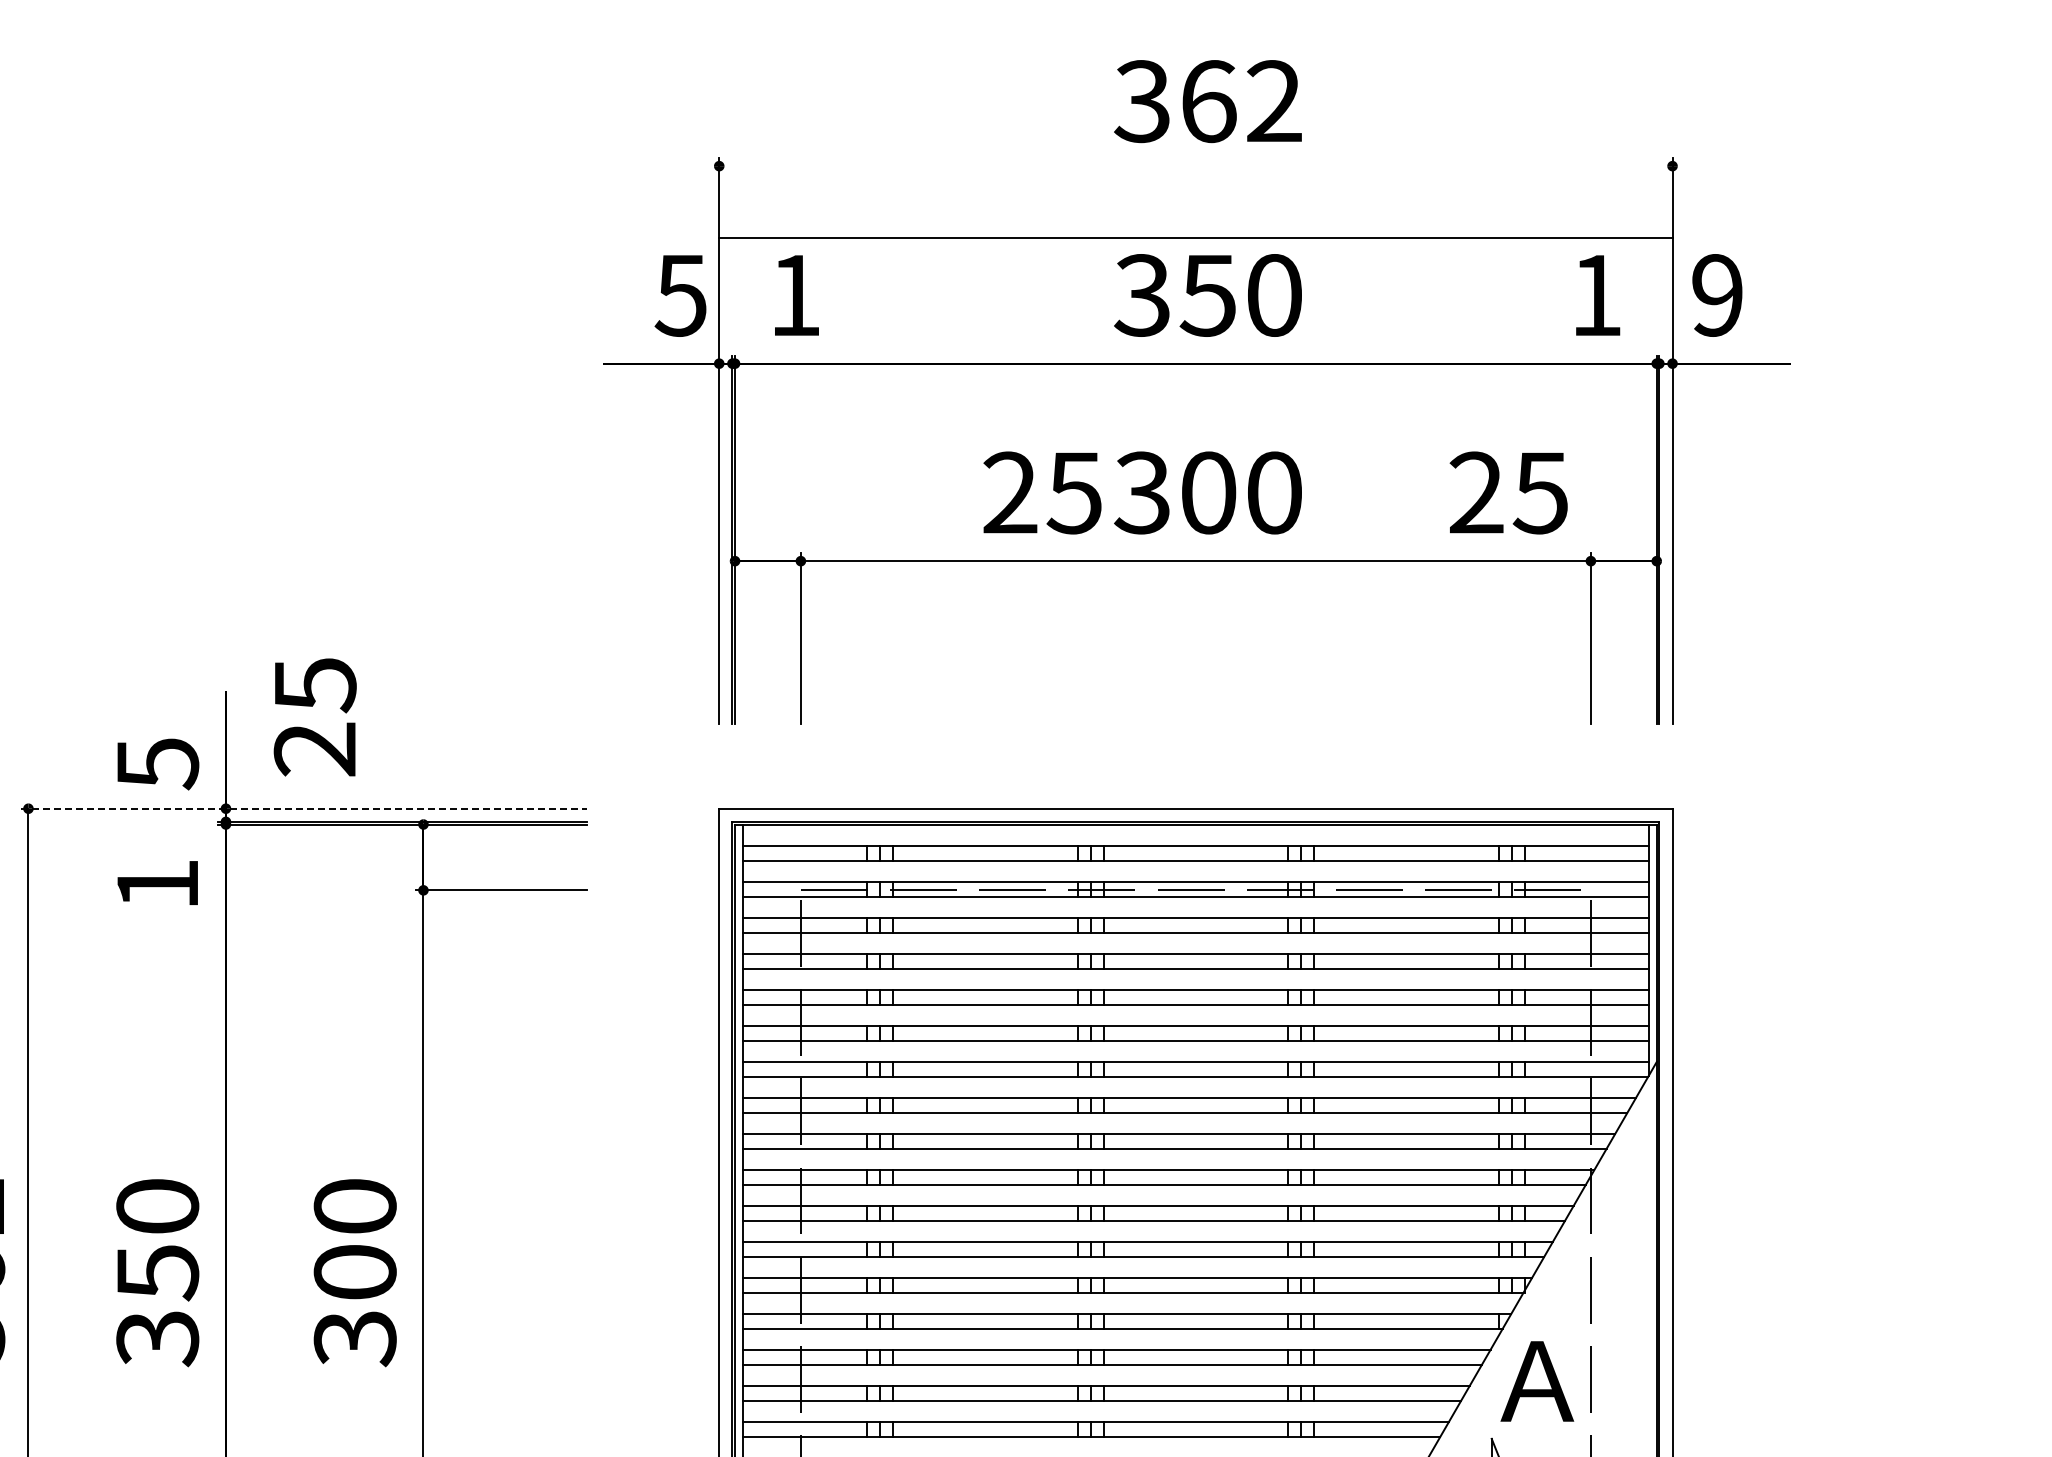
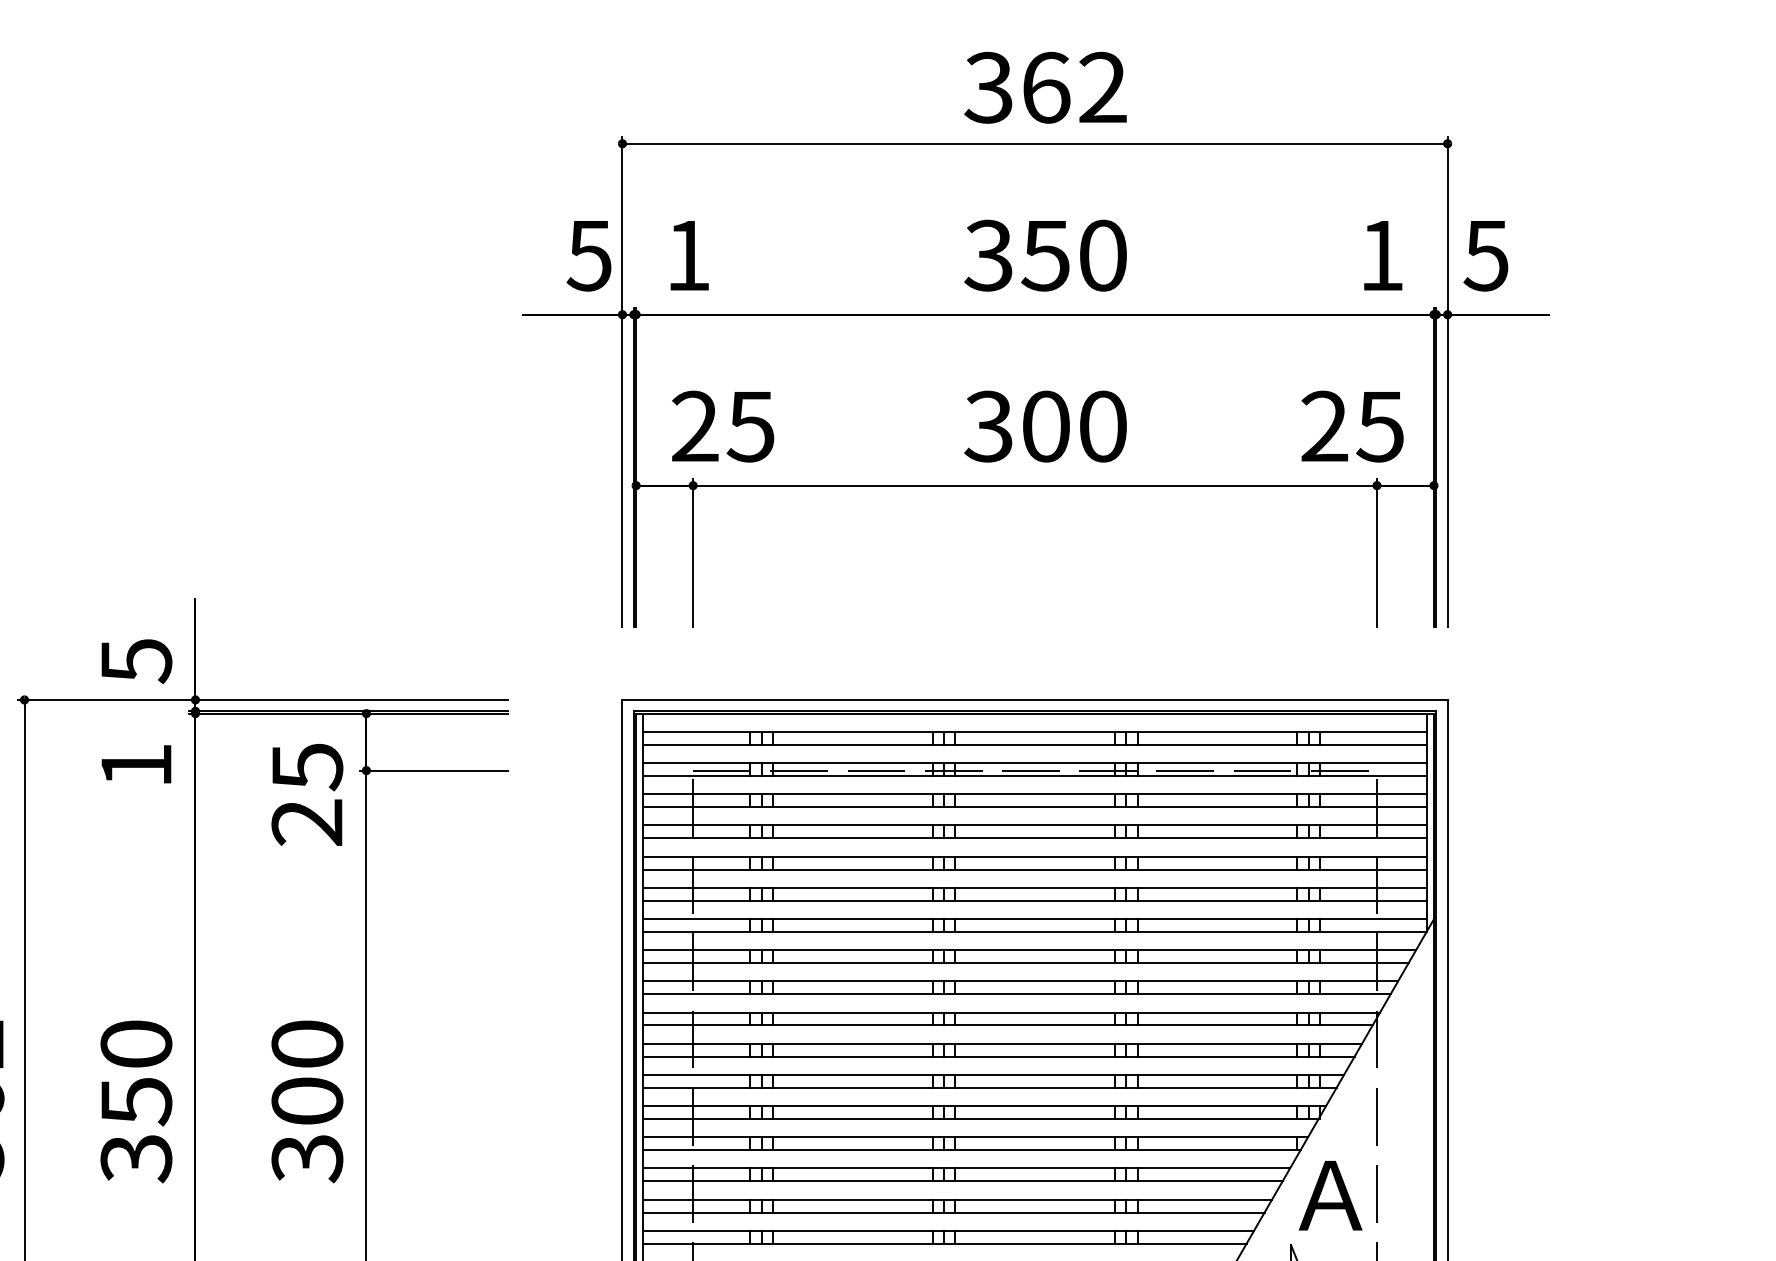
line: (1195, 238) -> (1034, 144), moved
text: (1716, 295) -> (1485, 255), 9 -> 5
text: (1042, 492) -> (723, 426), moved
text: (1508, 492) -> (1352, 426), moved
text: (314, 717) -> (306, 794), moved
line: (304, 808) -> (263, 699), dashed -> solid

